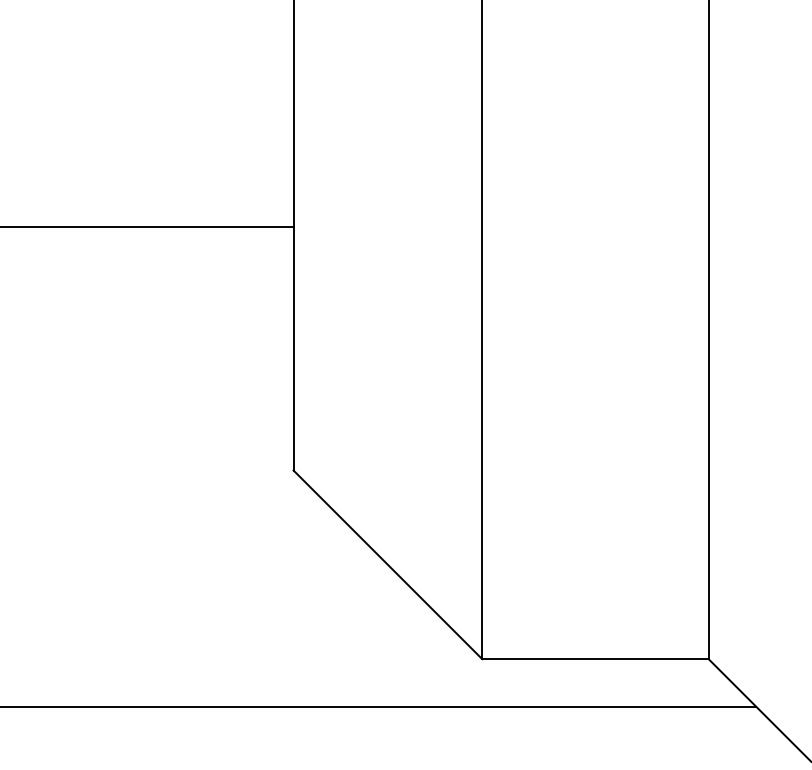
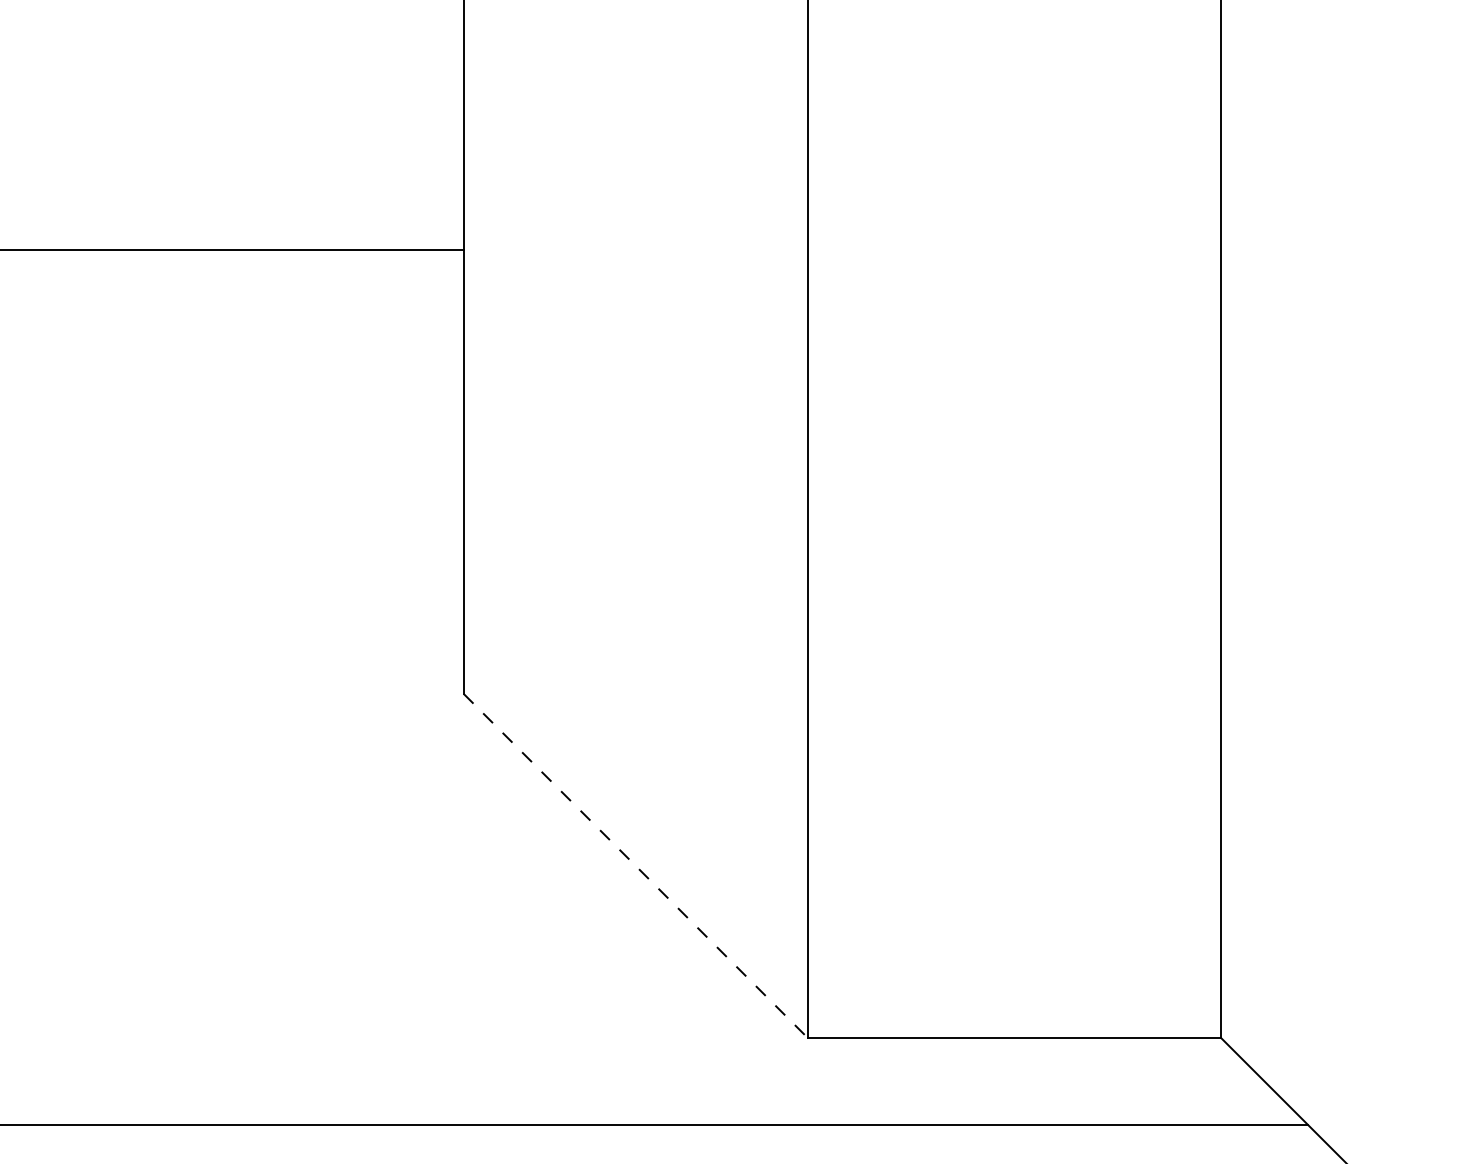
line: (388, 565) -> (636, 867), solid -> dashed

